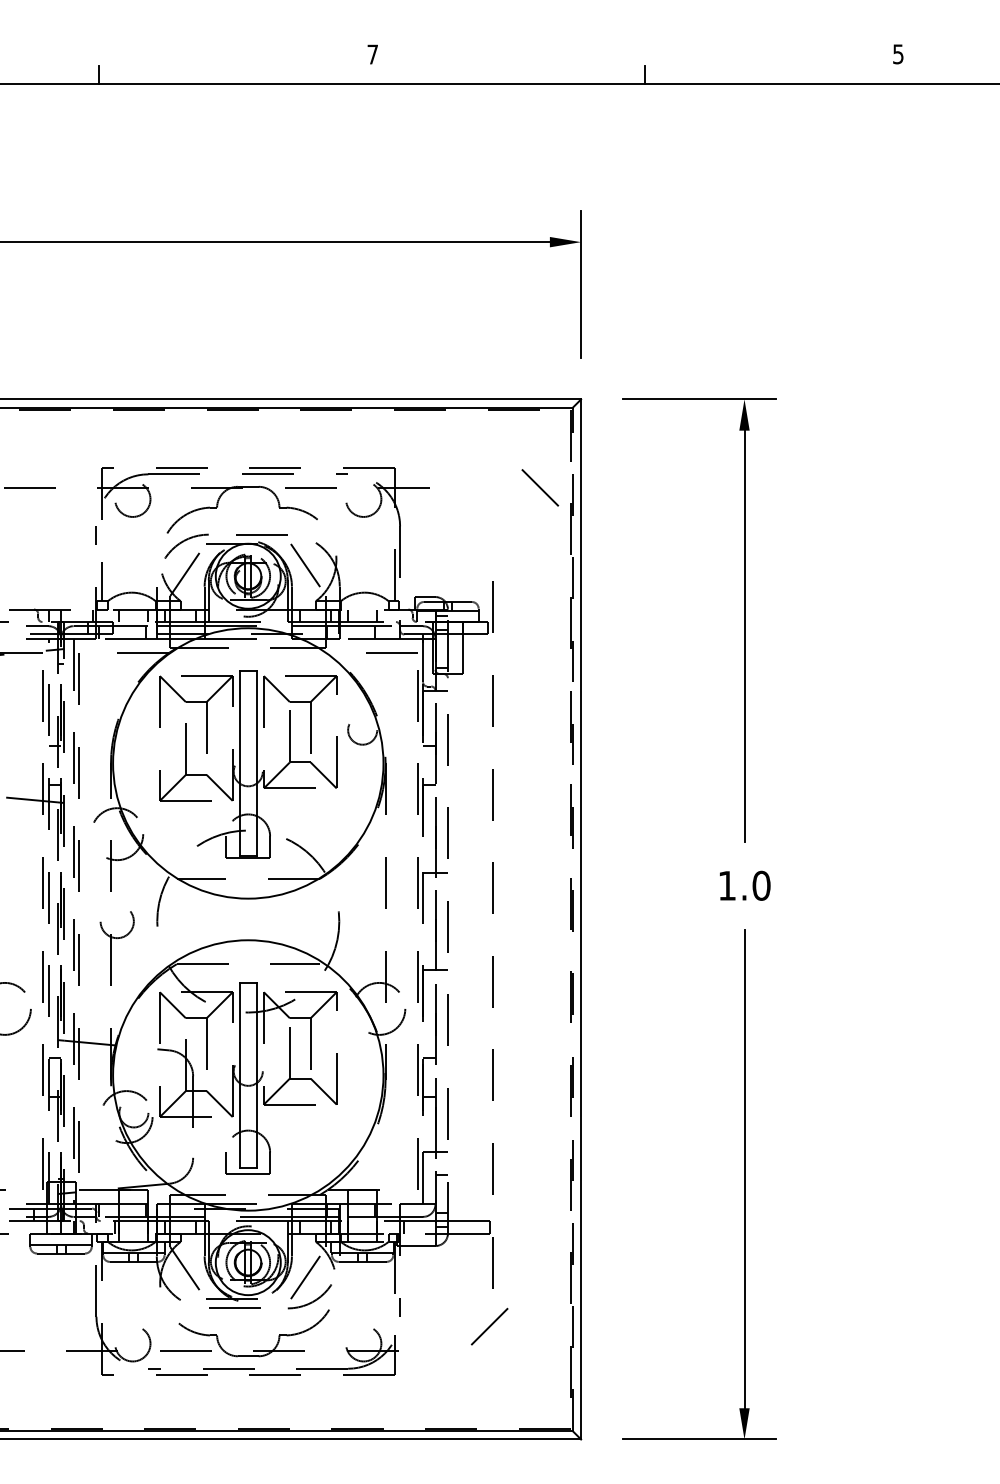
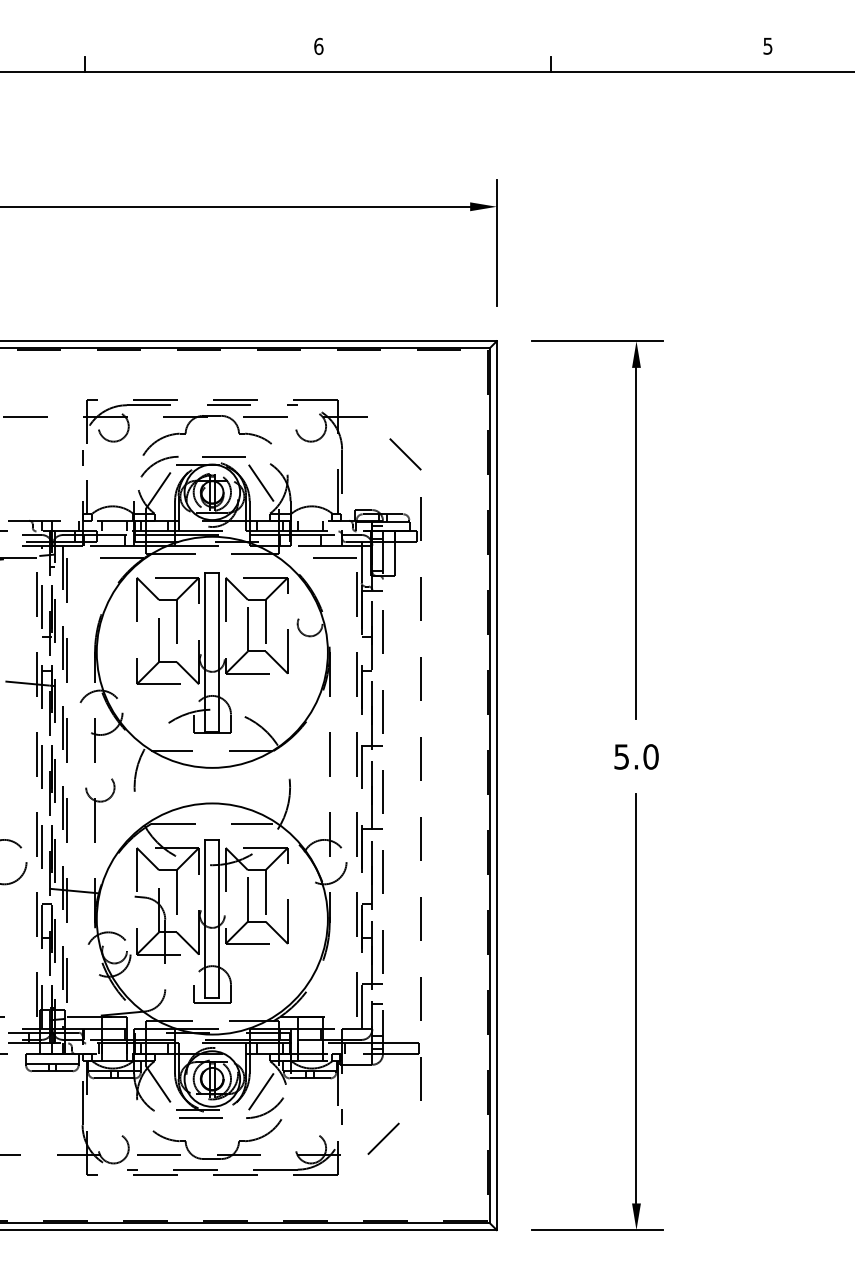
text: (372, 54) -> (318, 46), 7 -> 6
line: (540, 487) -> (405, 454), moved
text: (726, 885) -> (621, 756), 1.0 -> 5.0
line: (572, 919) -> (489, 785), dashed -> solid
line: (489, 1326) -> (383, 1138), moved

